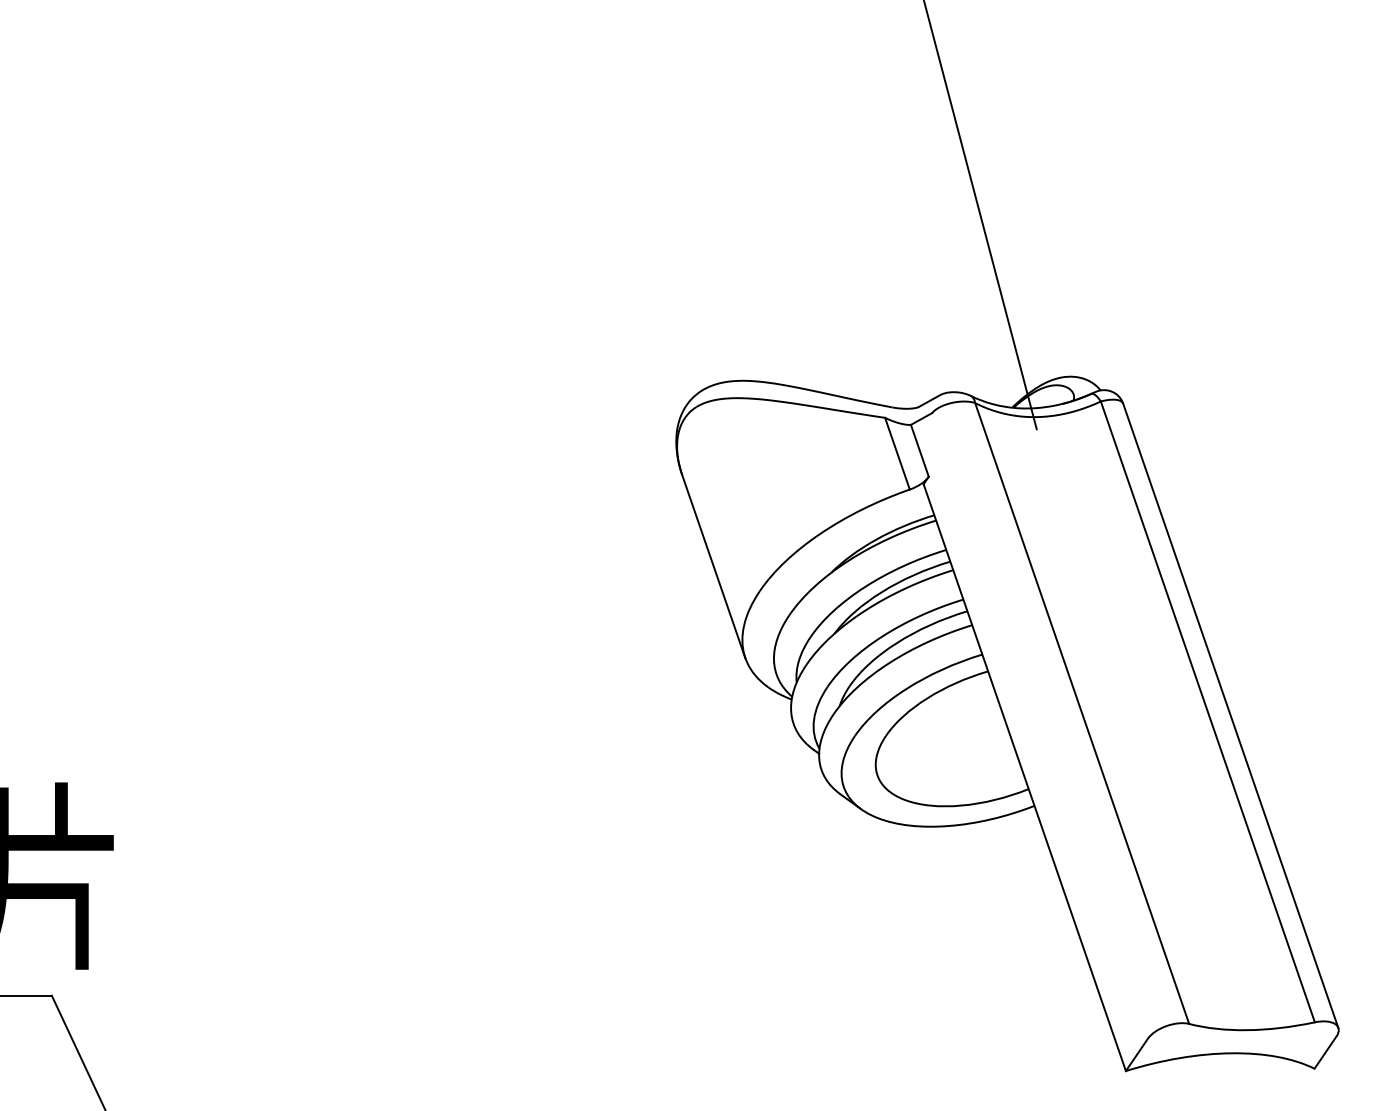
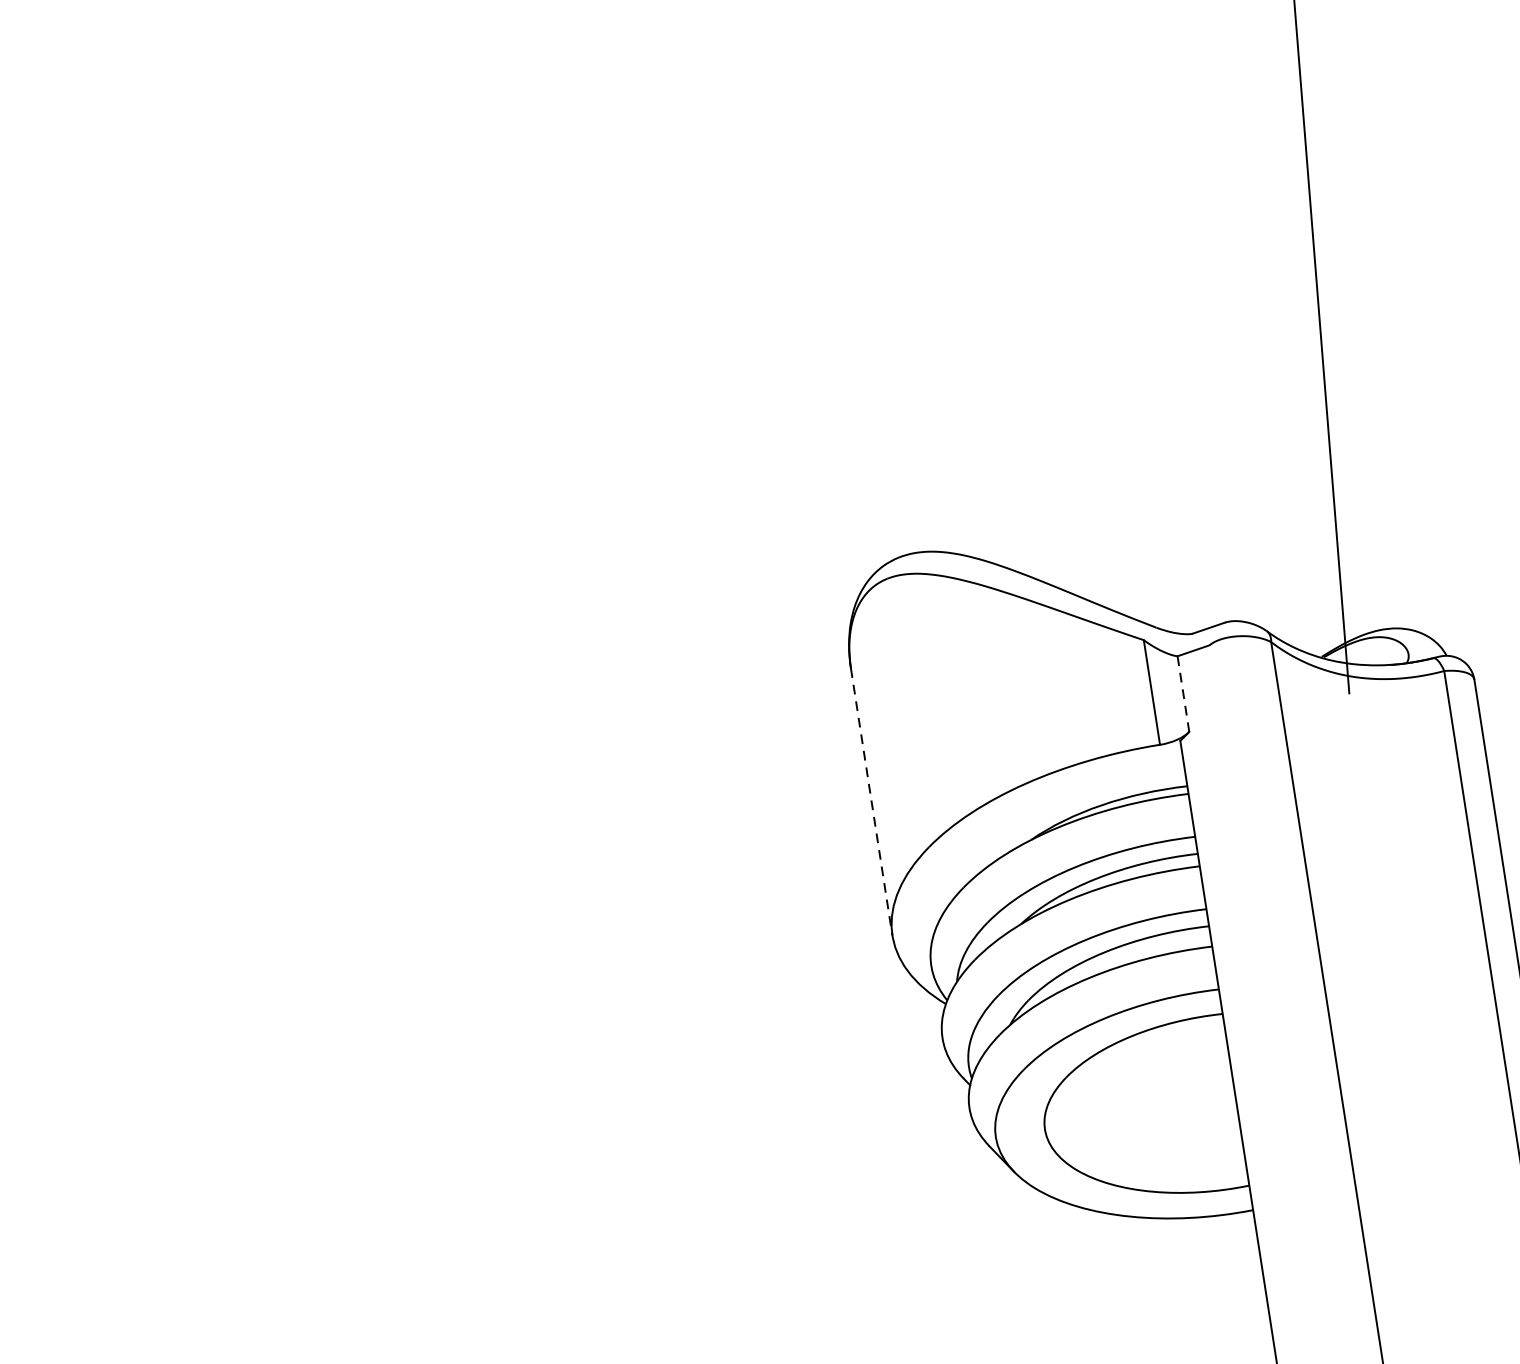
line: (920, 451) -> (1184, 695), solid -> dashed
line: (713, 566) -> (871, 801), solid -> dashed

